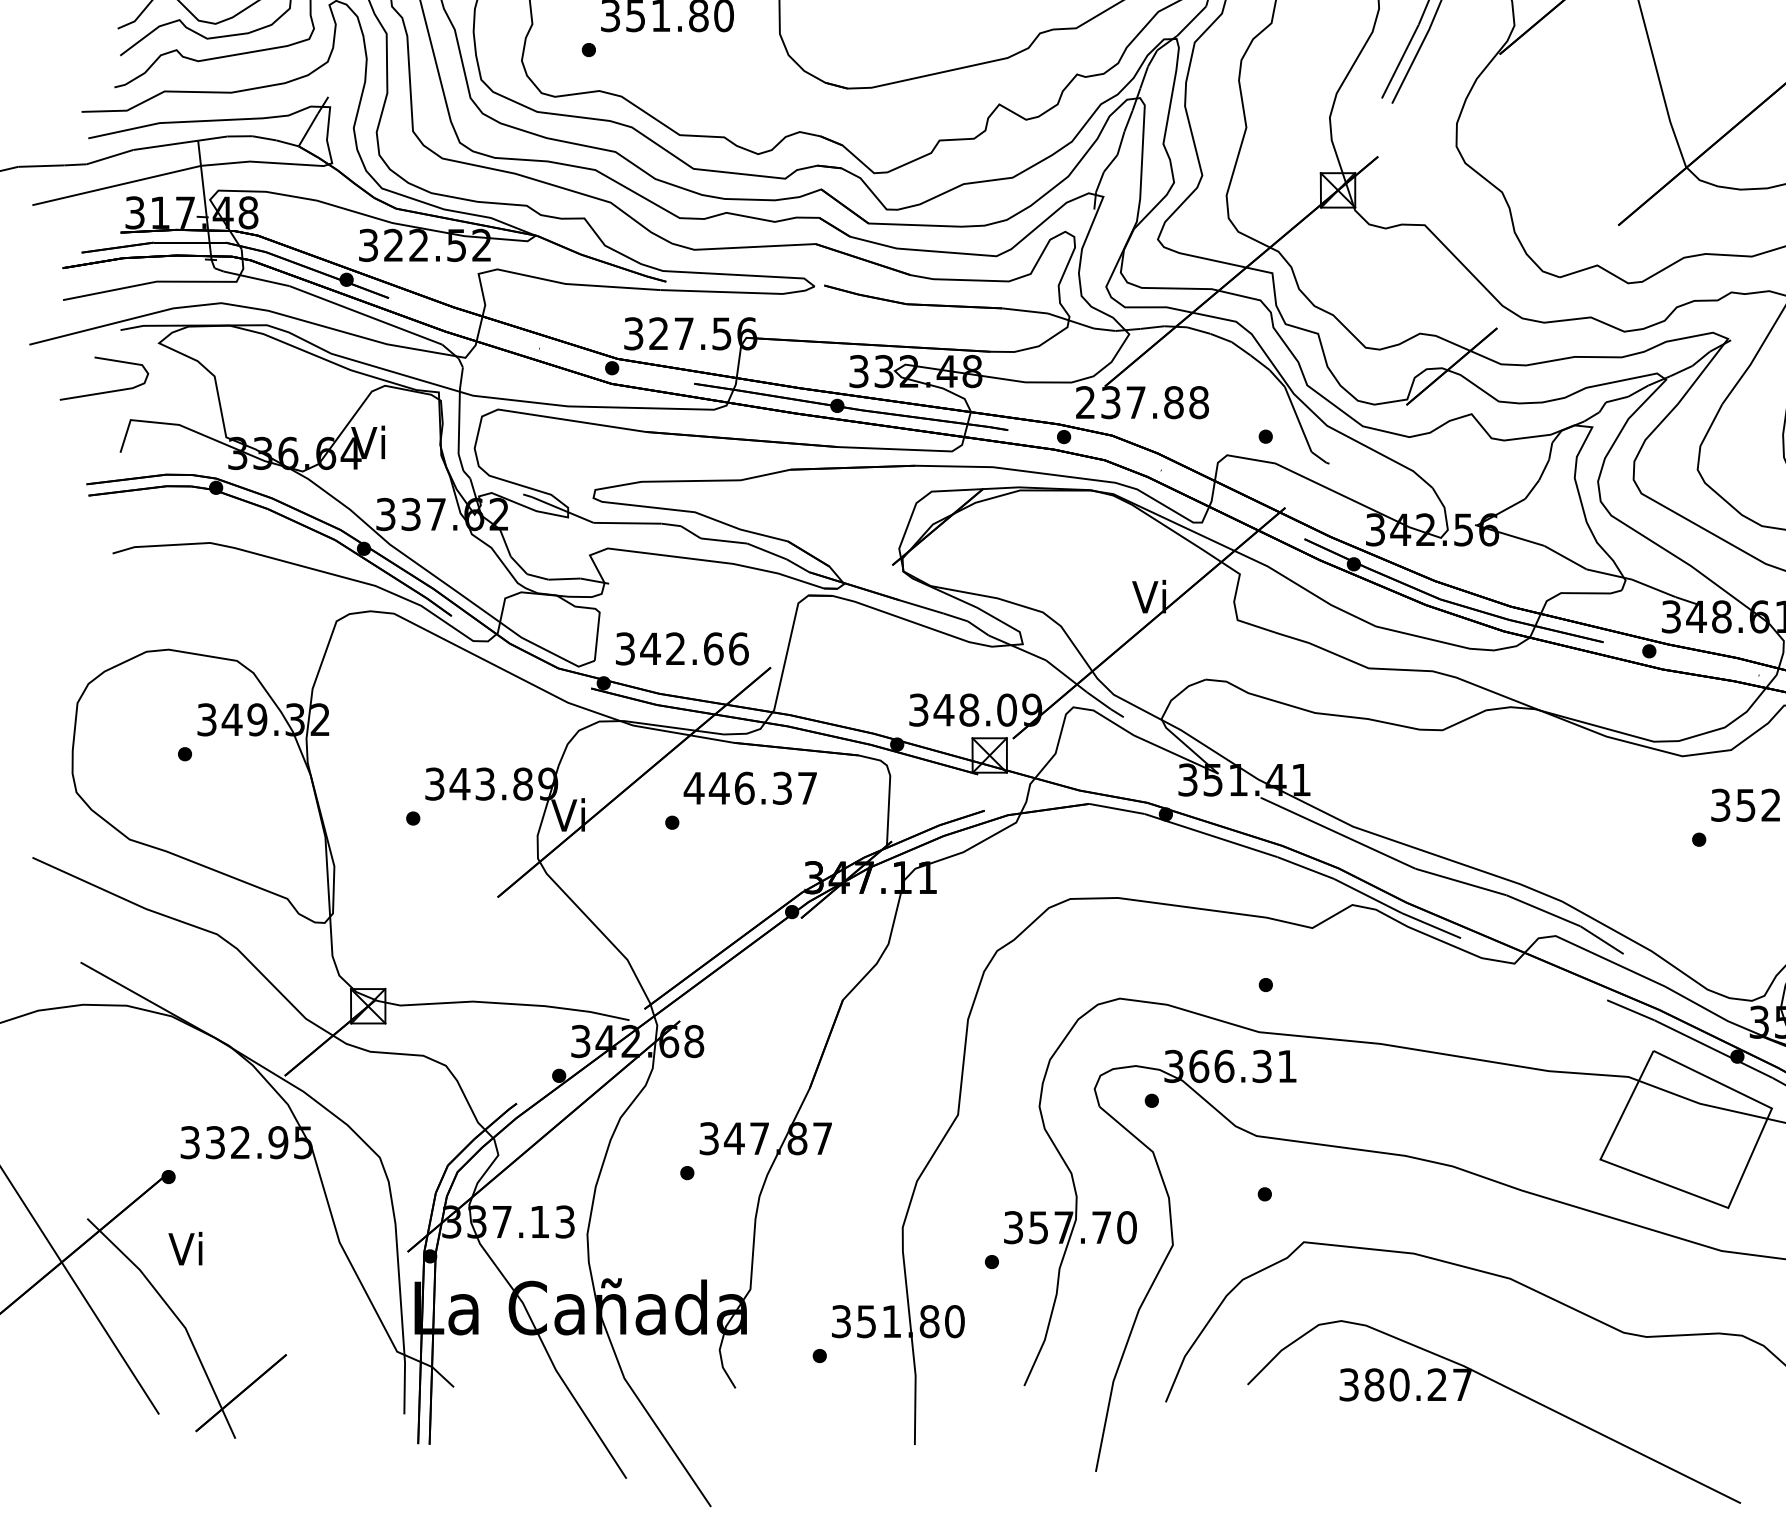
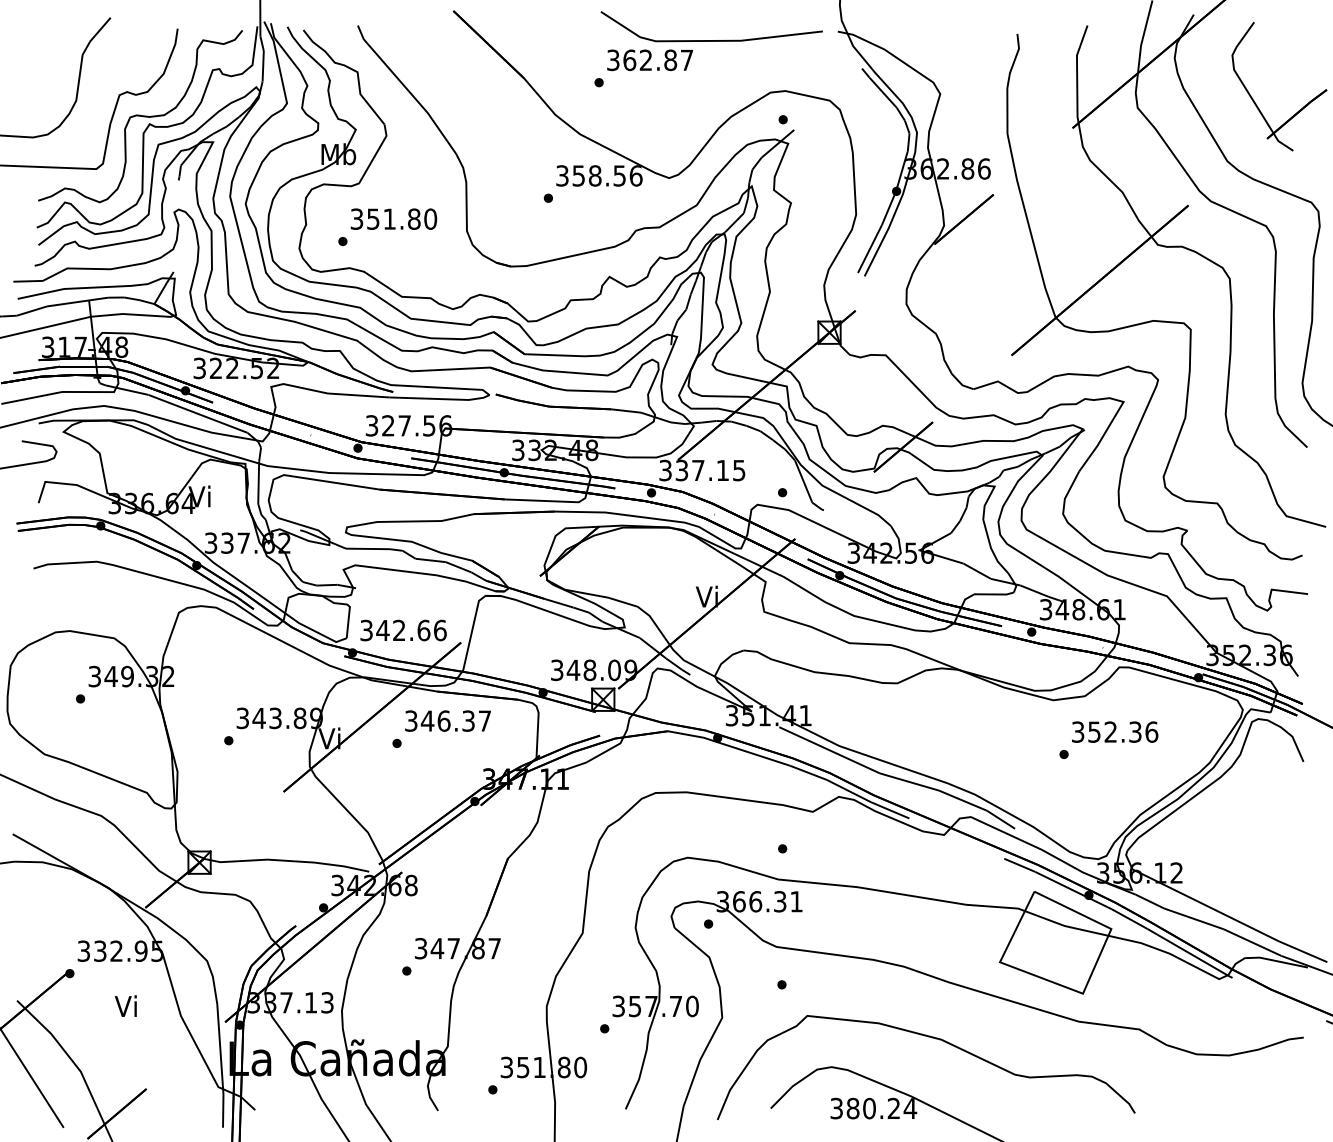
text: (1142, 402) -> (702, 470), 237.88 -> 337.15
text: (694, 787) -> (411, 720), 446.37 -> 346.37
text: (184, 1247) -> (125, 1005), moved
text: (1462, 1384) -> (910, 1108), 380.27 -> 380.24

